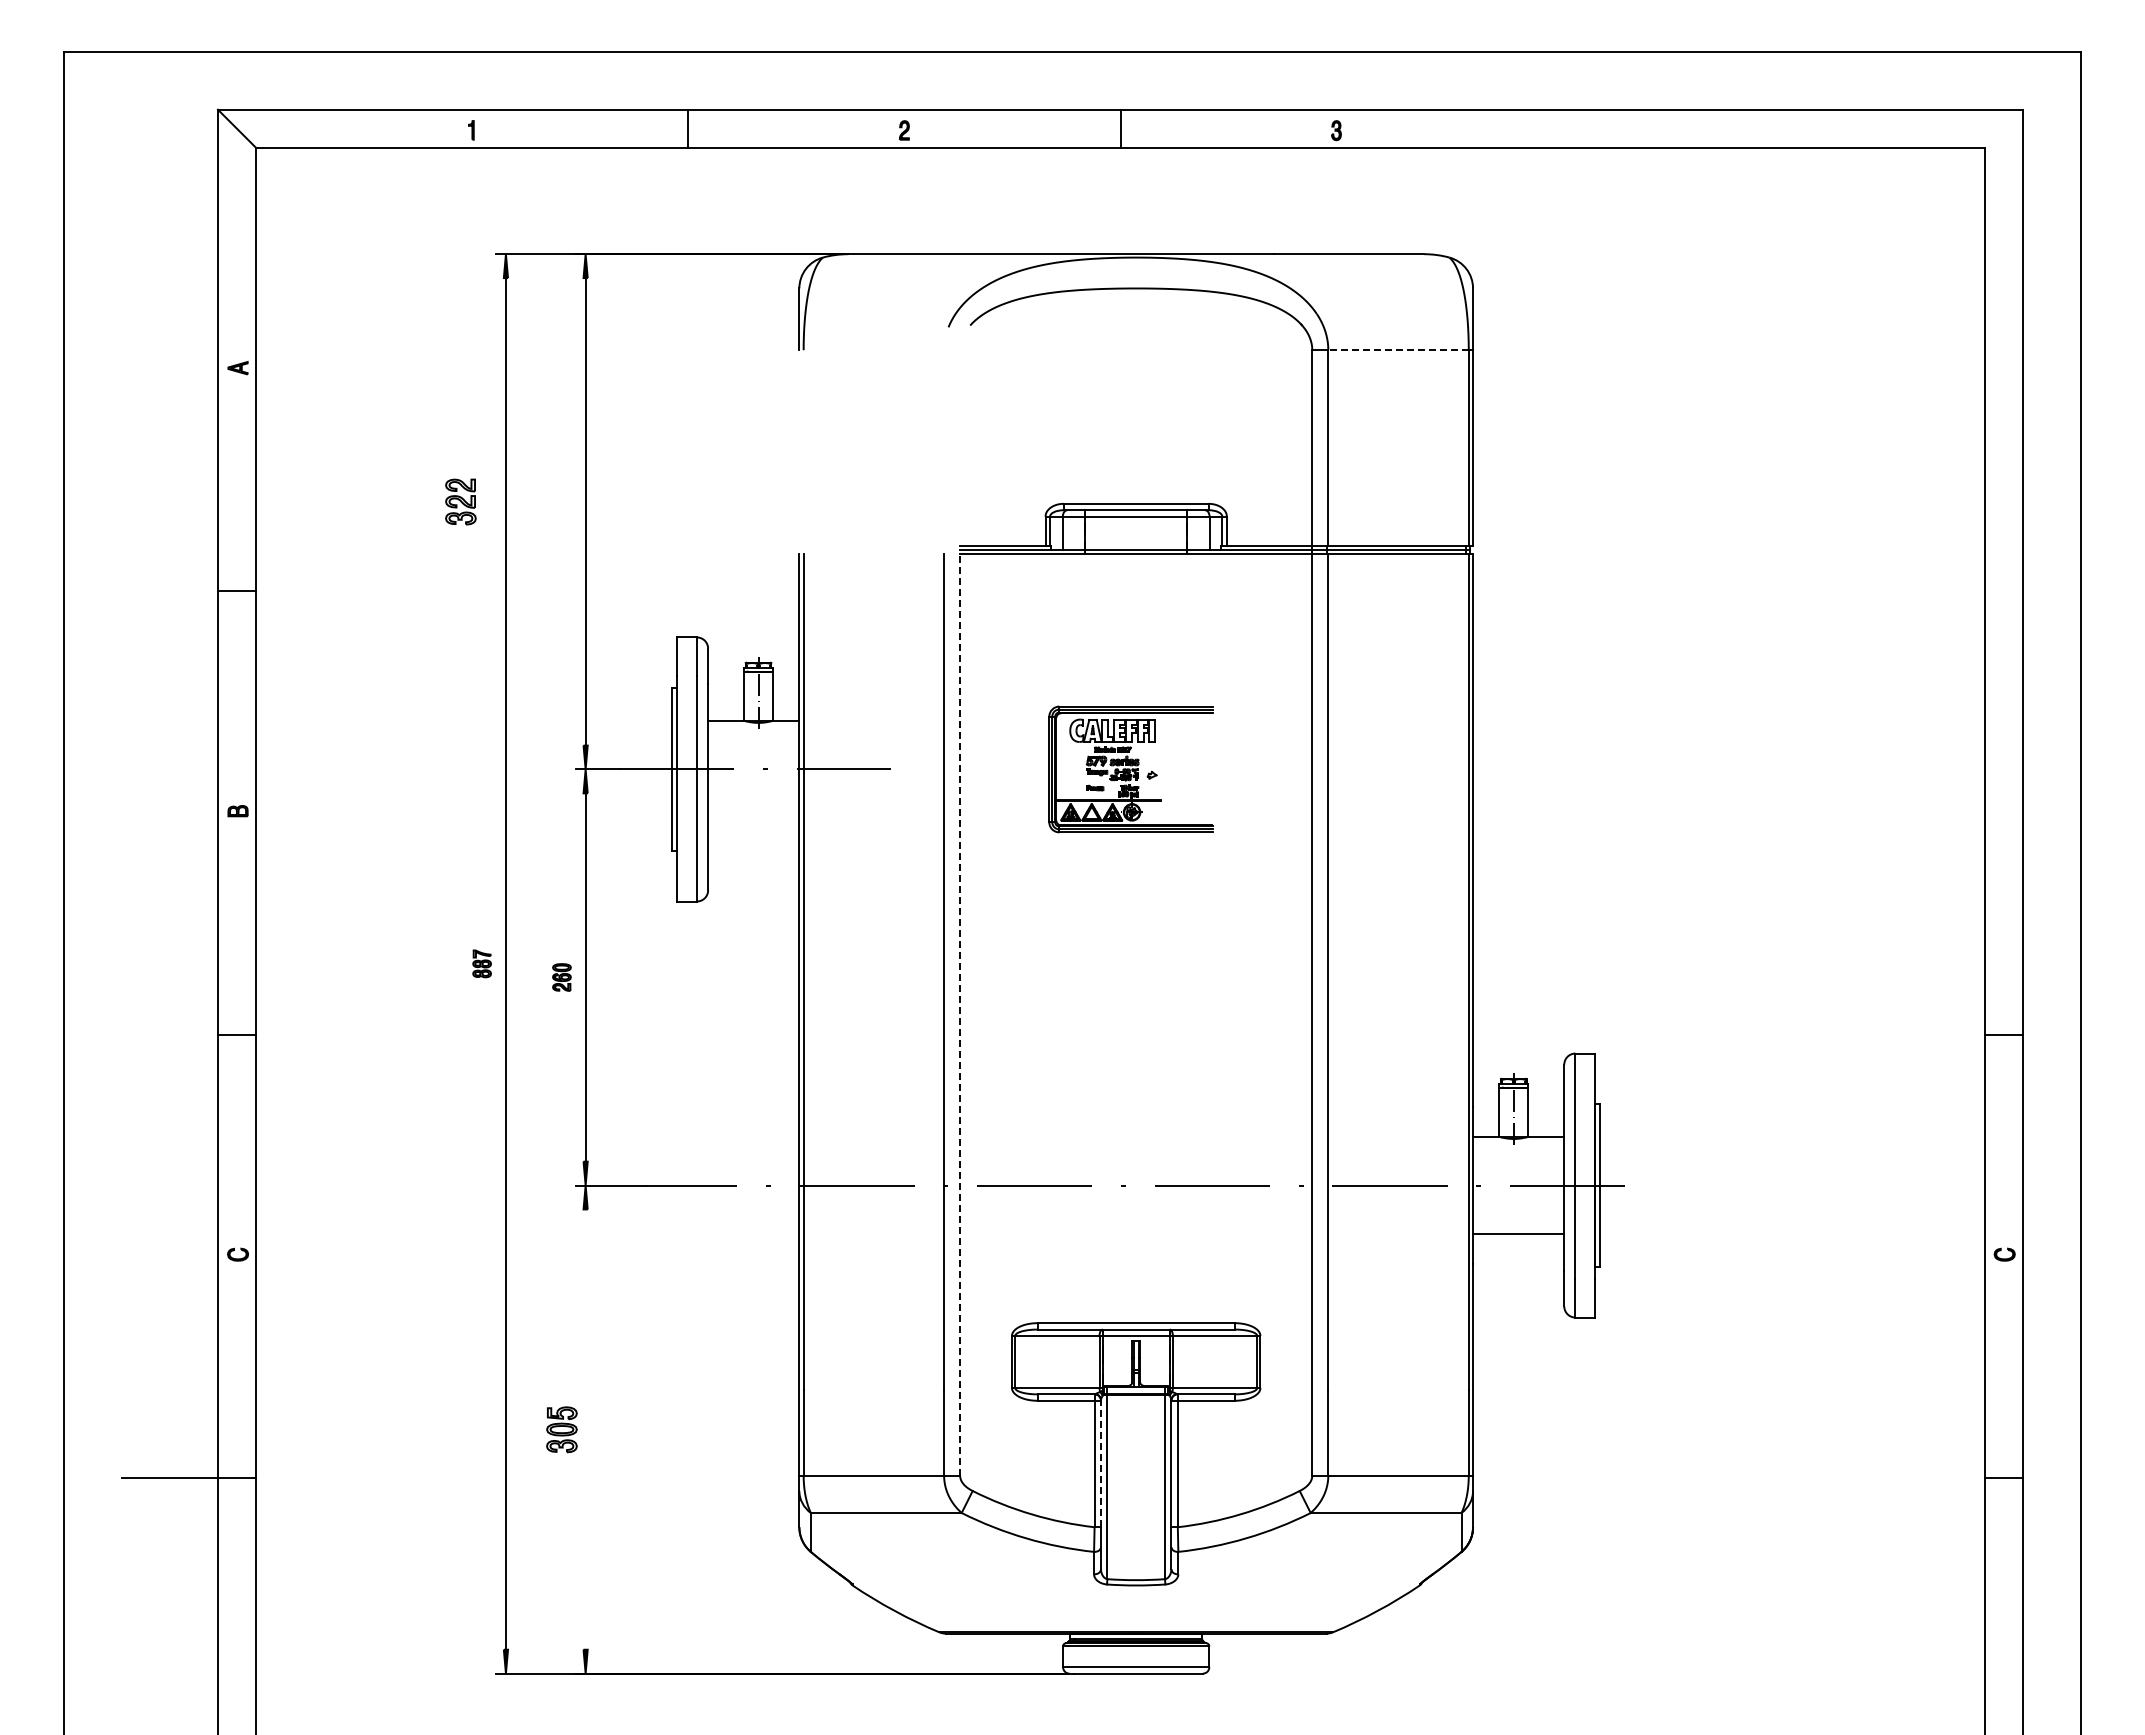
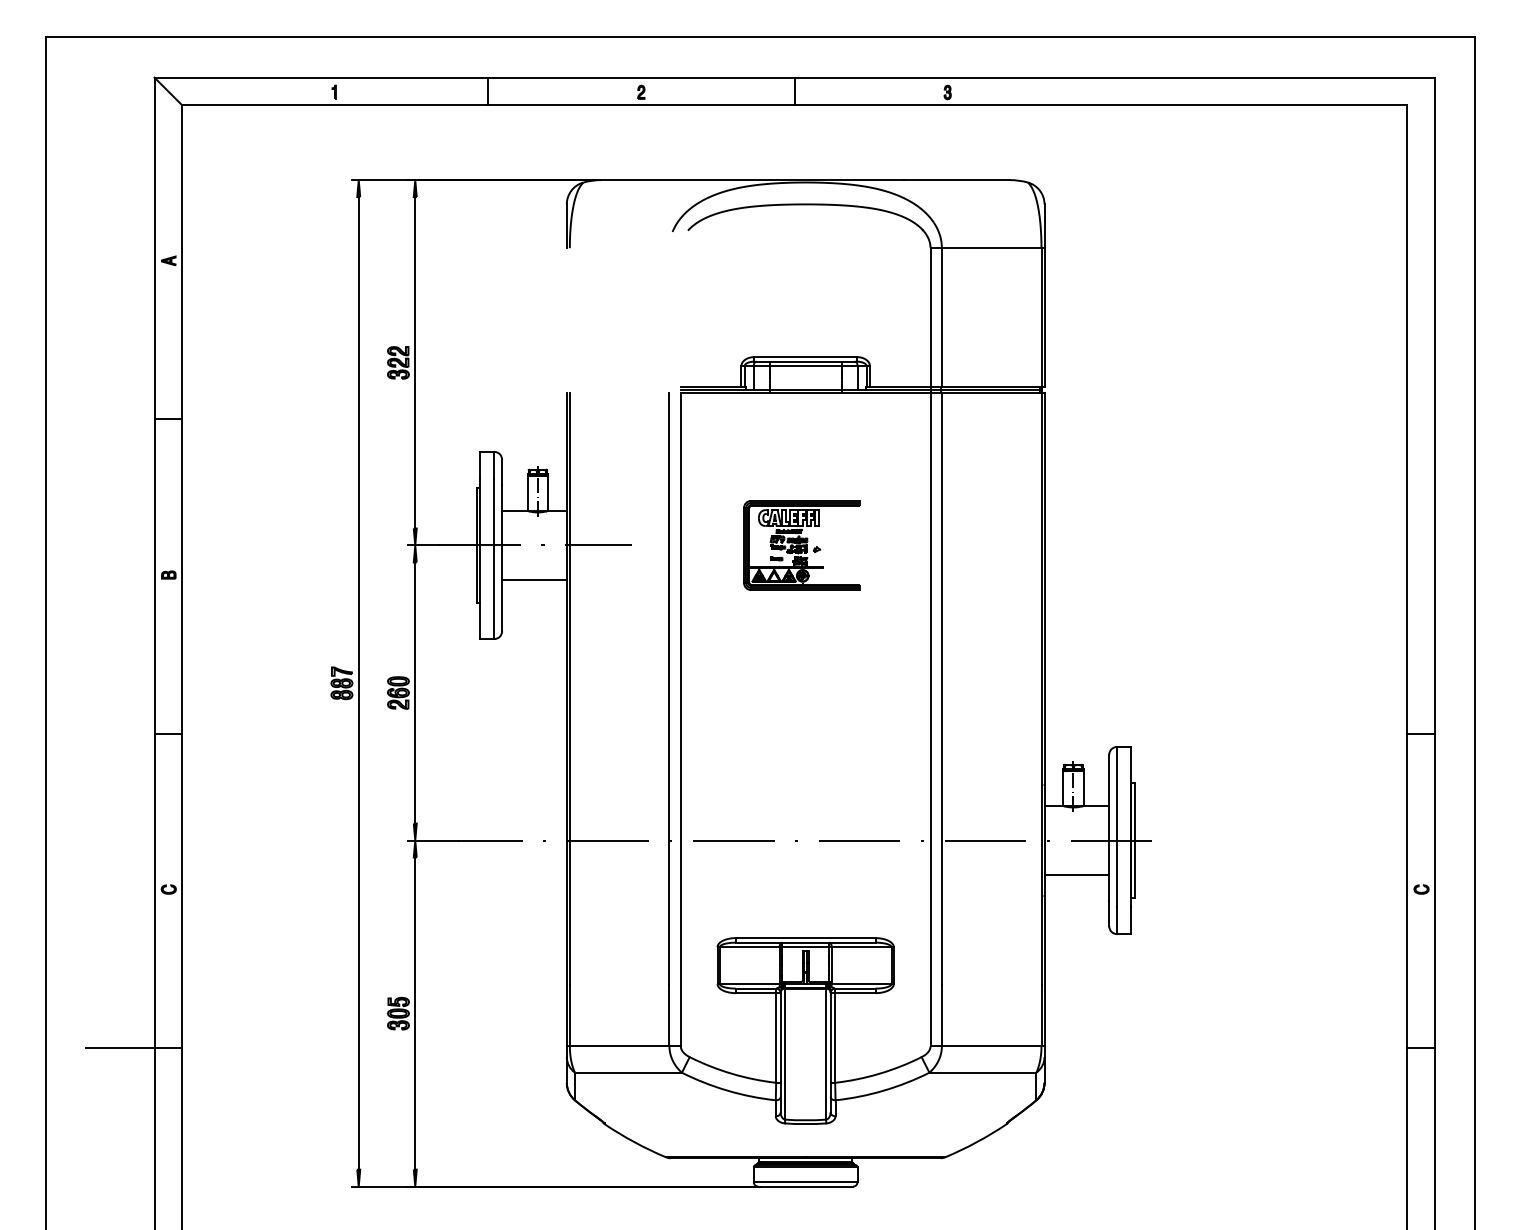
line: (1398, 350) -> (991, 248), dashed -> solid
part: (460, 501) -> (398, 362), moved
line: (753, 817) -> (534, 579), added
part: (481, 963) -> (341, 683), size x1.67
part: (561, 977) -> (398, 693), size x1.67
line: (960, 1014) -> (681, 719), dashed -> solid
line: (585, 1429) -> (415, 1013), added
line: (1101, 1463) -> (781, 1037), dashed -> solid

